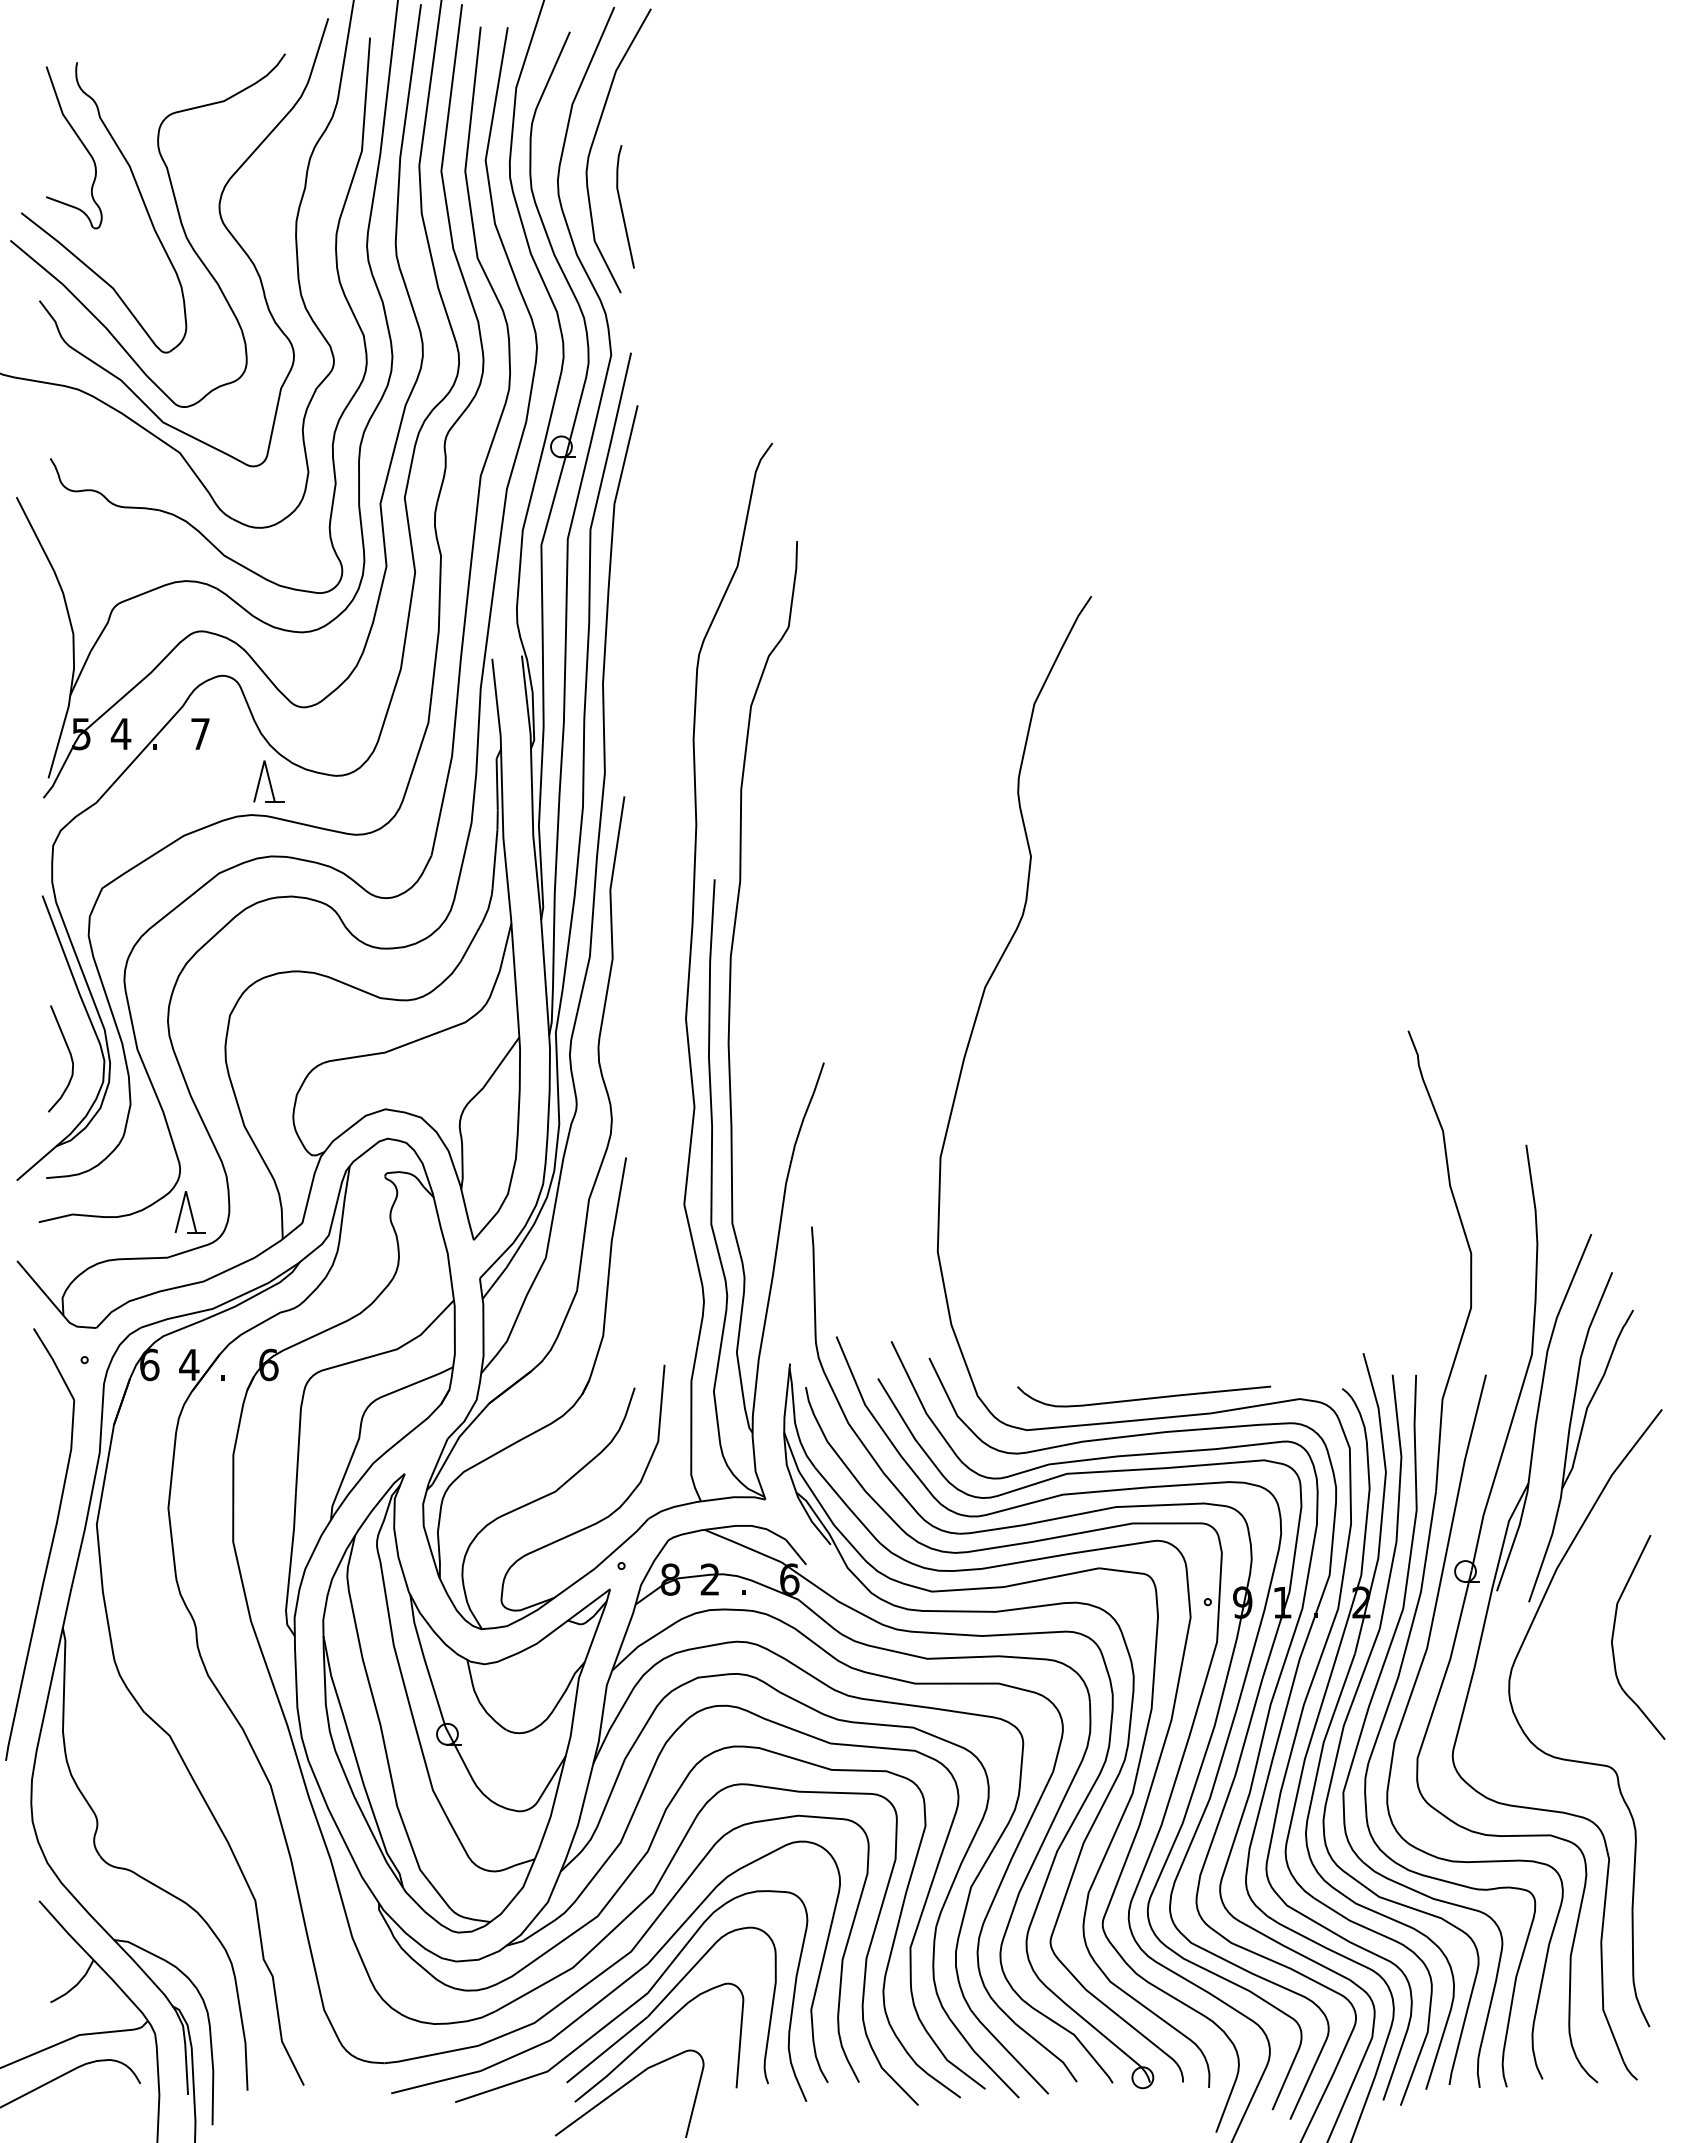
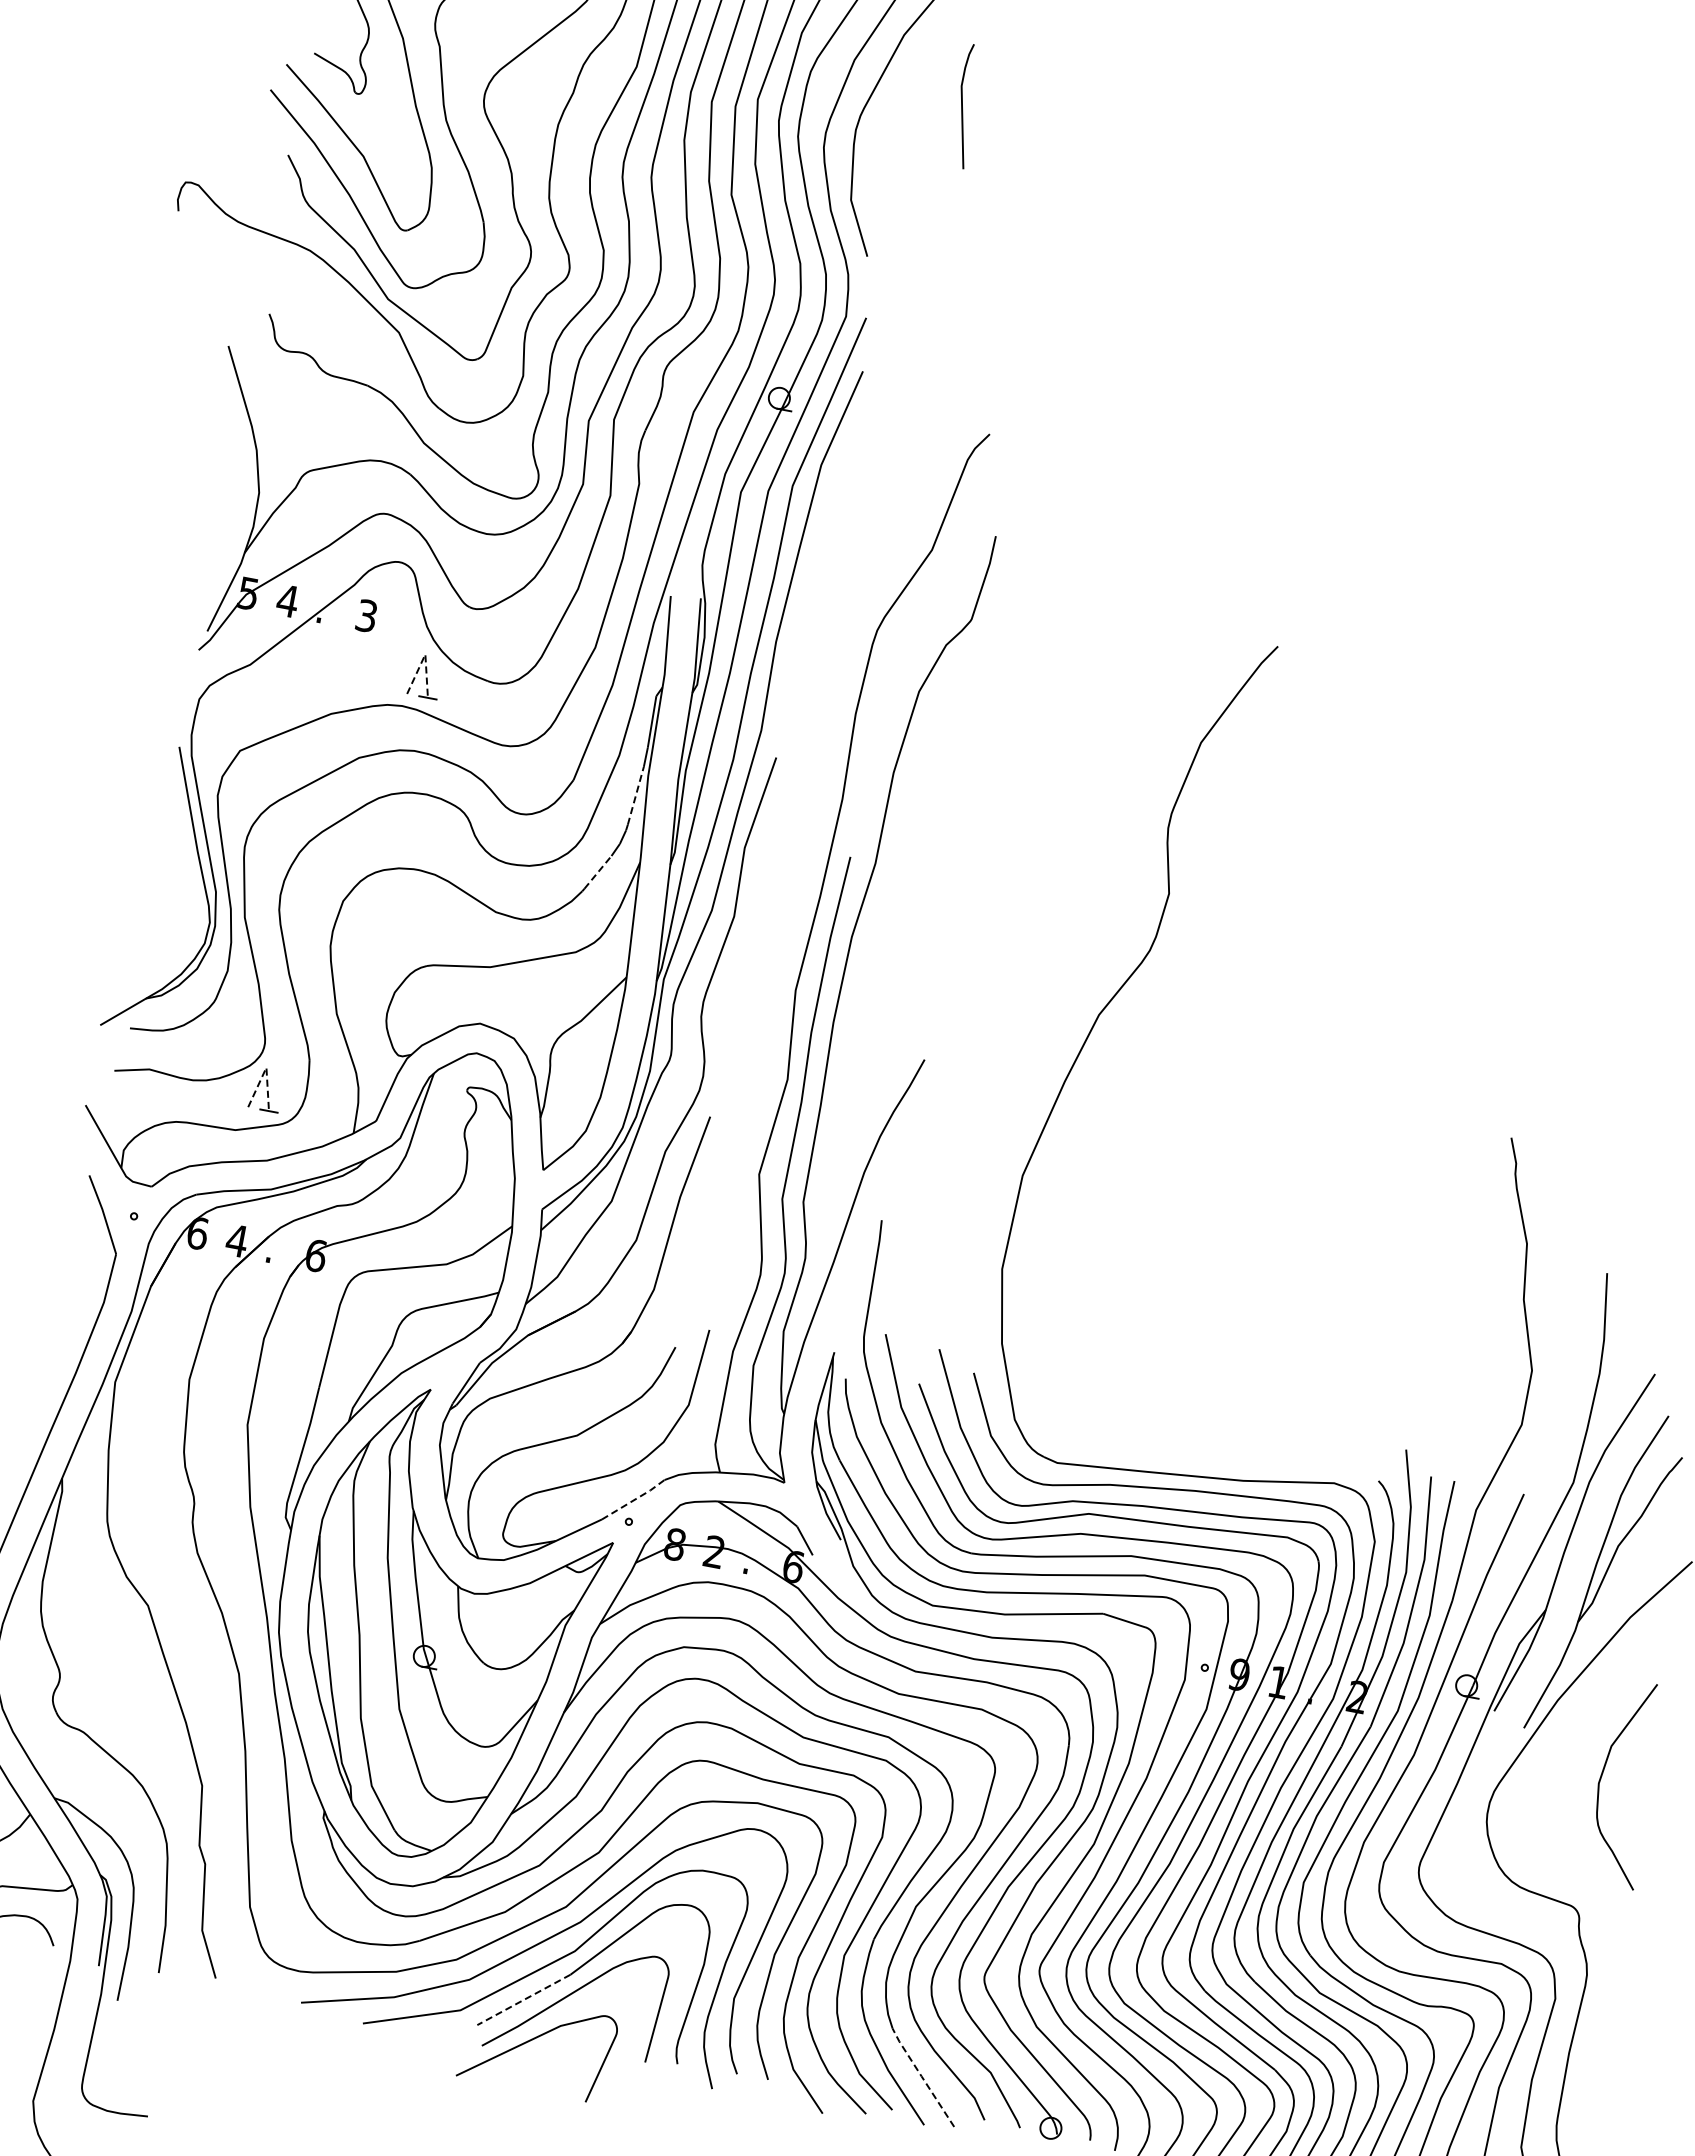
line: (622, 207) -> (963, 106), moved
text: (200, 733) -> (366, 615), 7 -> 3
line: (264, 760) -> (425, 654), solid -> dashed
line: (494, 859) -> (635, 795), solid -> dashed
line: (472, 940) -> (598, 872), solid -> dashed
curve: (69, 1054) -> (176, 909), removed
line: (185, 1191) -> (265, 1067), solid -> dashed
curve: (1144, 1398) -> (1180, 1453), removed
line: (623, 1543) -> (635, 1499), solid -> dashed
line: (606, 2050) -> (523, 2000), solid -> dashed
line: (1008, 2051) -> (922, 2076), solid -> dashed

